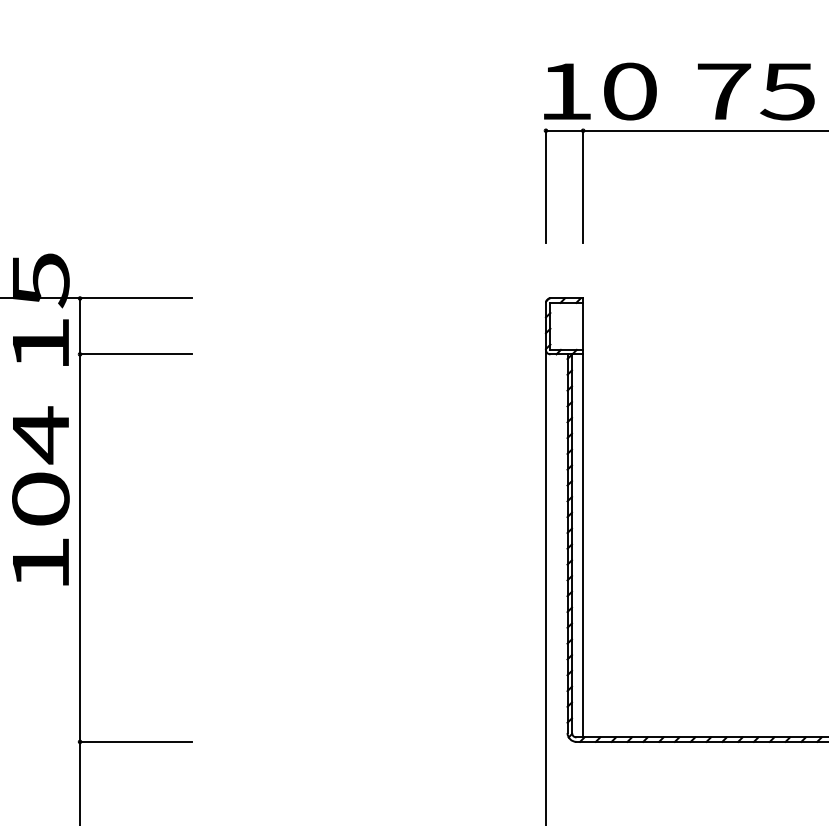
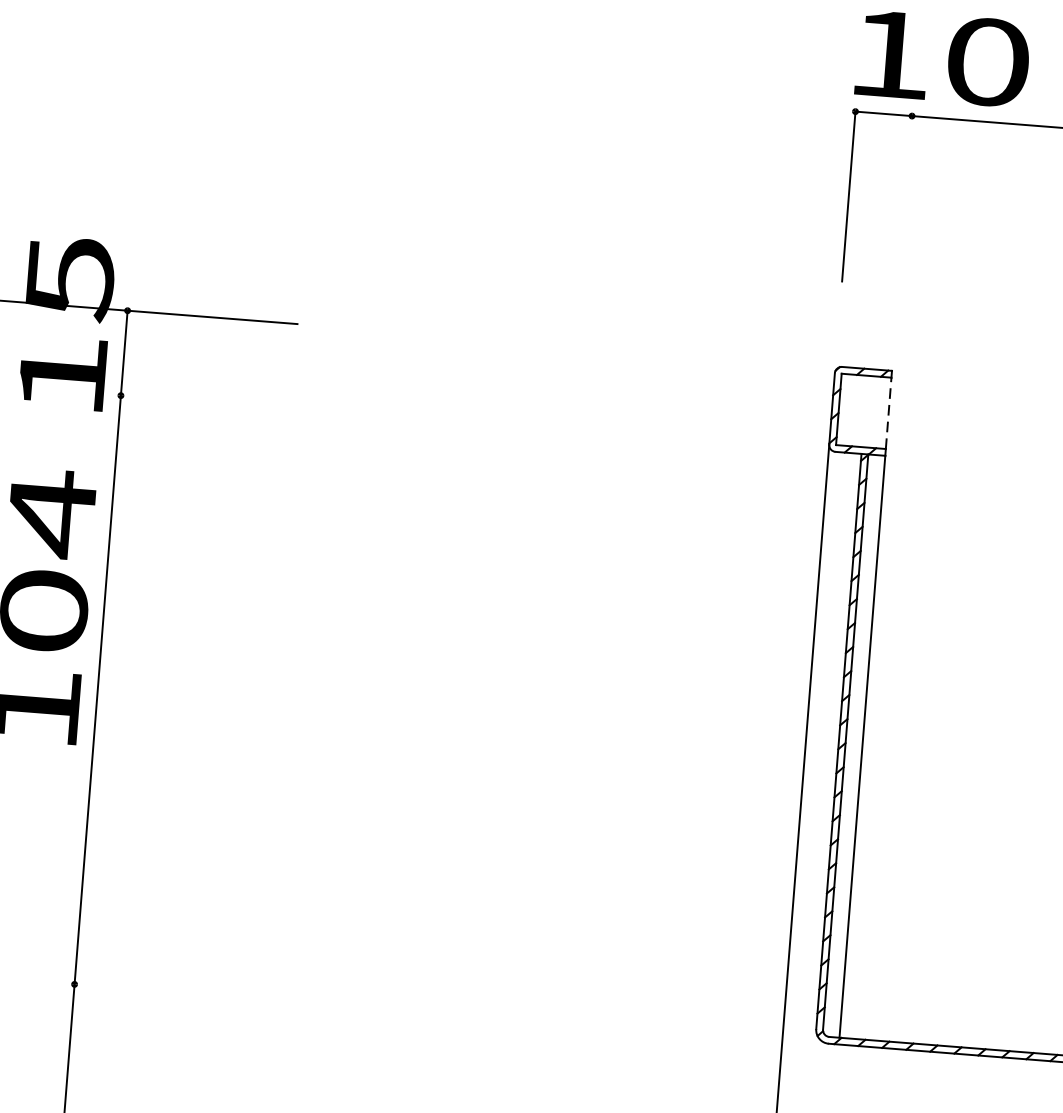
line: (583, 186) -> (905, 200), removed
line: (583, 325) -> (889, 411), solid -> dashed
line: (135, 354) -> (205, 402), removed
line: (135, 741) -> (158, 990), removed

